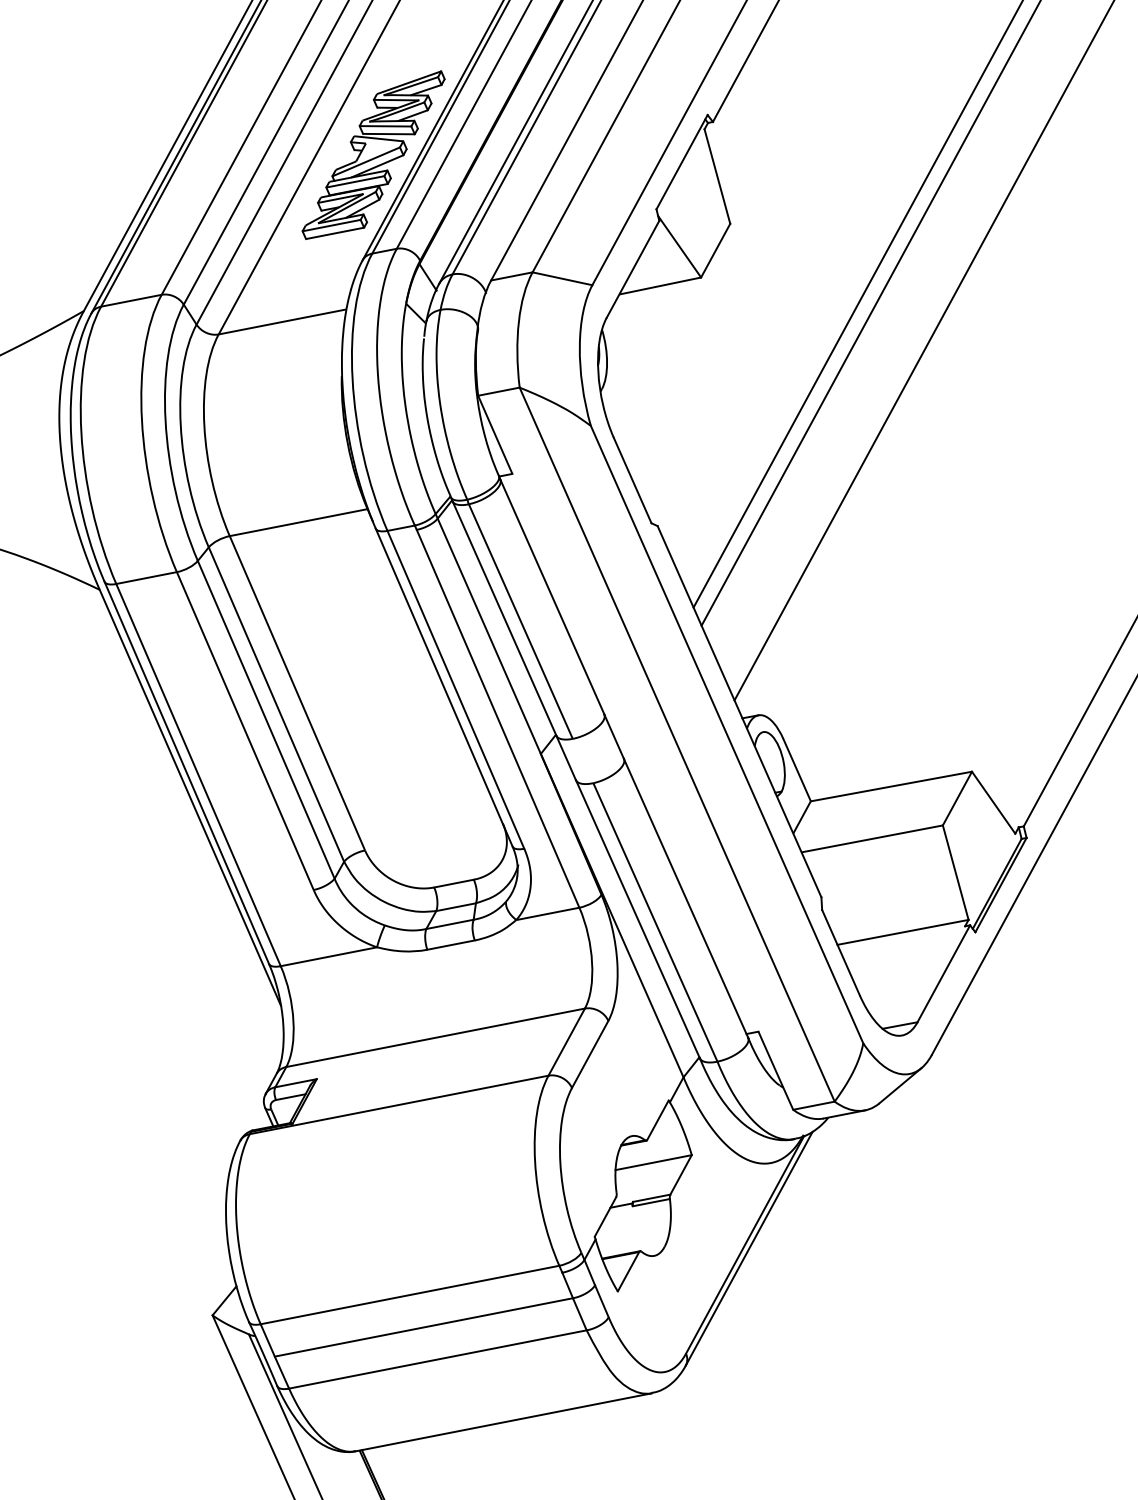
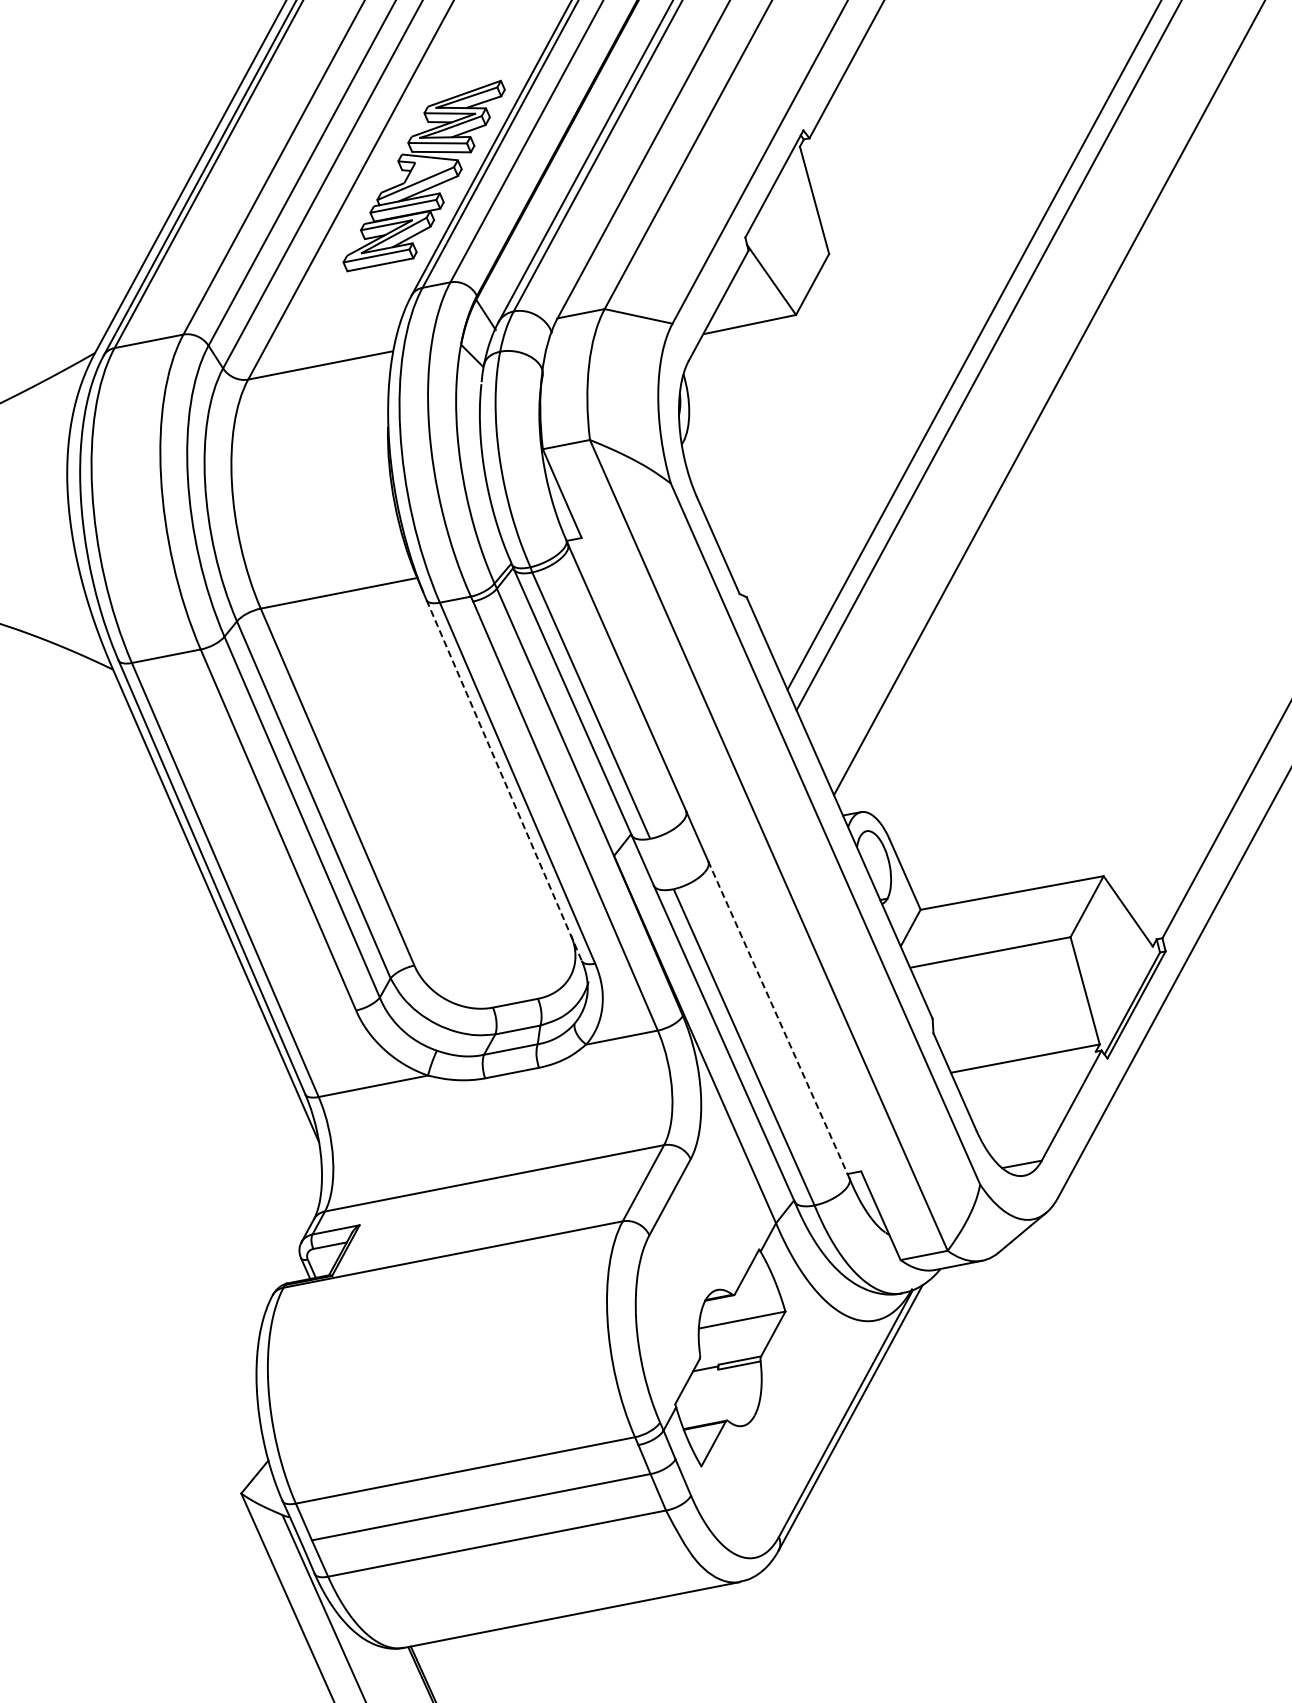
line: (444, 688) -> (504, 781), solid -> dashed
line: (686, 898) -> (779, 1020), solid -> dashed

